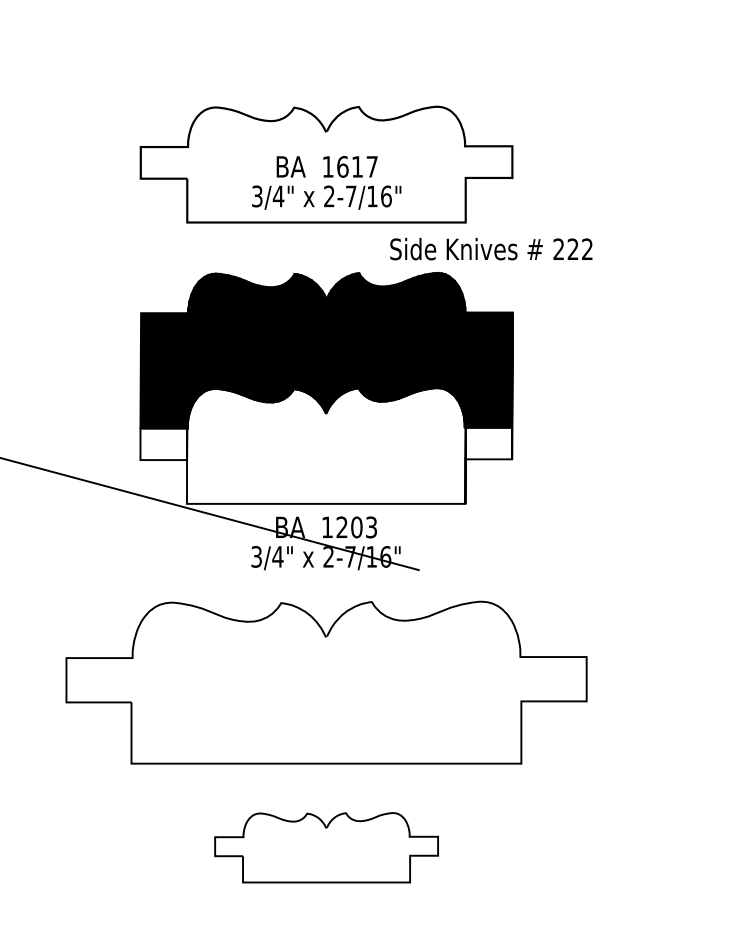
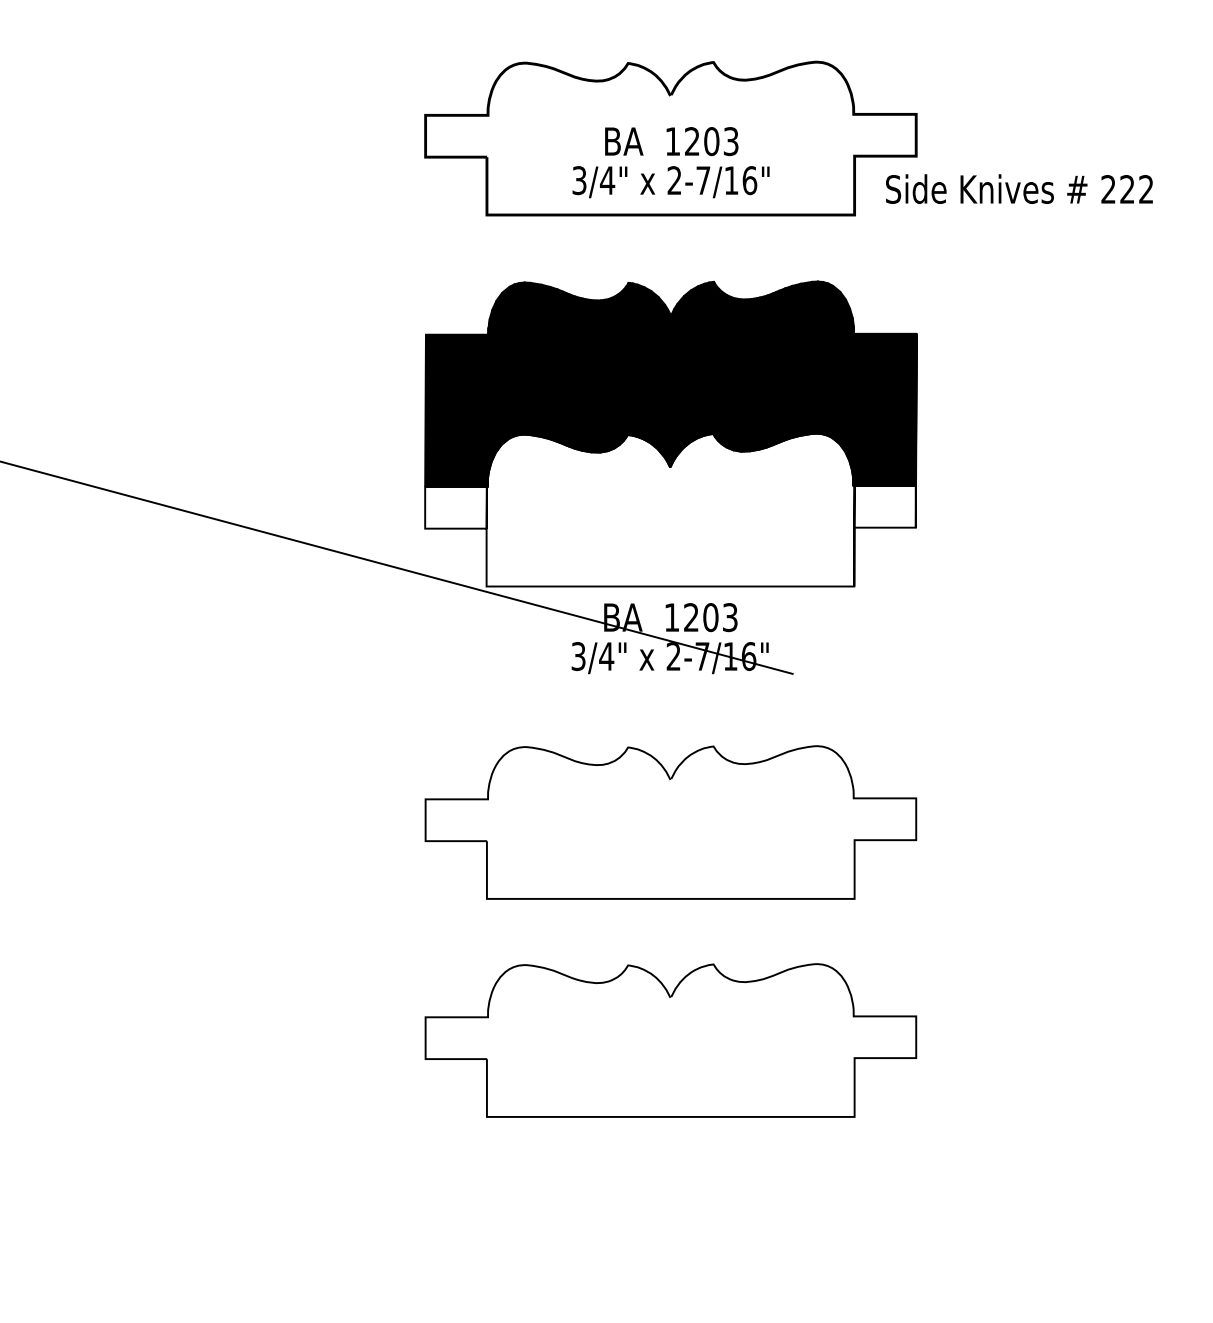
text: (357, 166) -> (711, 141), 1617 -> 1203
text: (491, 248) -> (1019, 188), moved
part: (326, 682) -> (670, 822), size x0.71
part: (326, 847) -> (670, 1040), size x1.67

